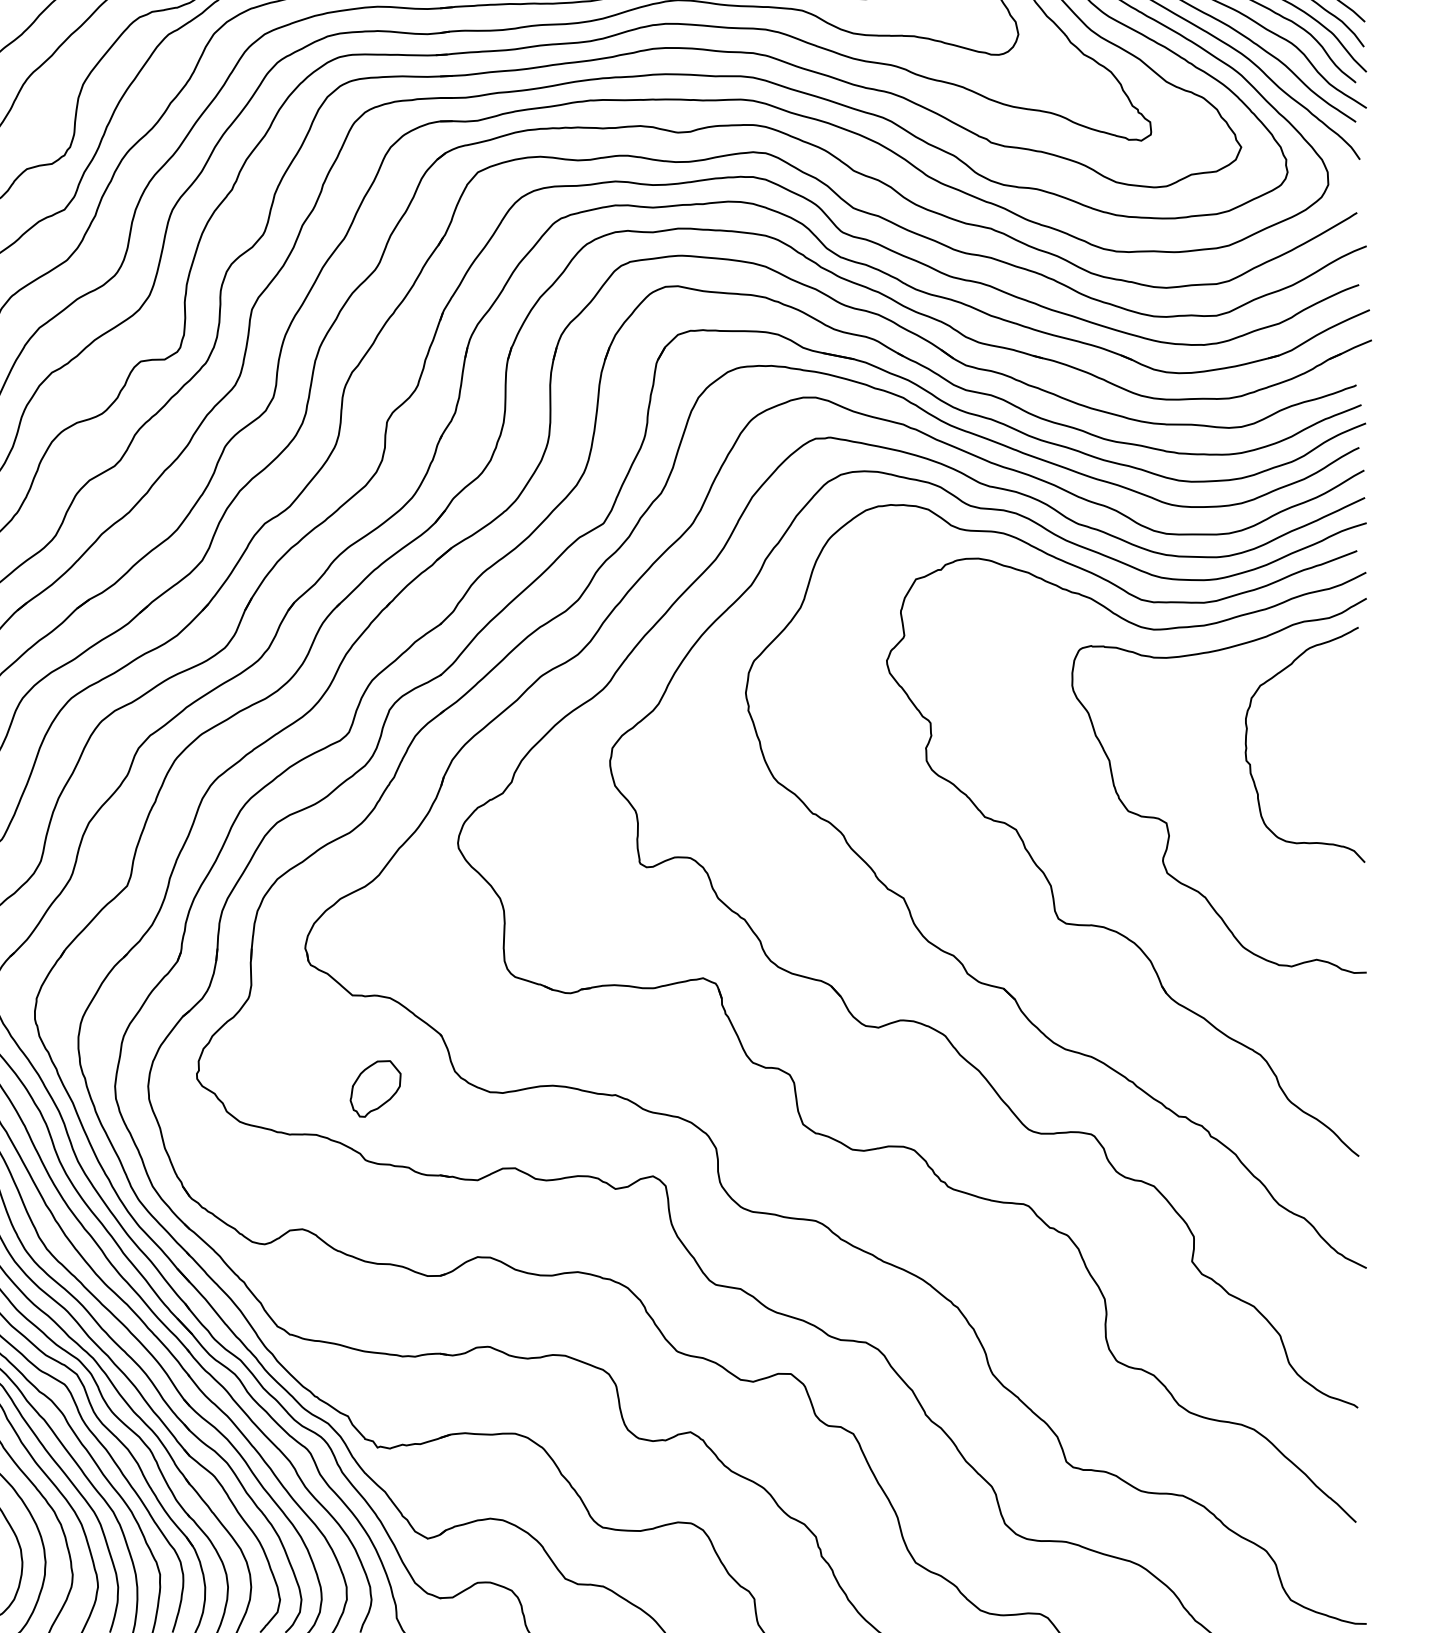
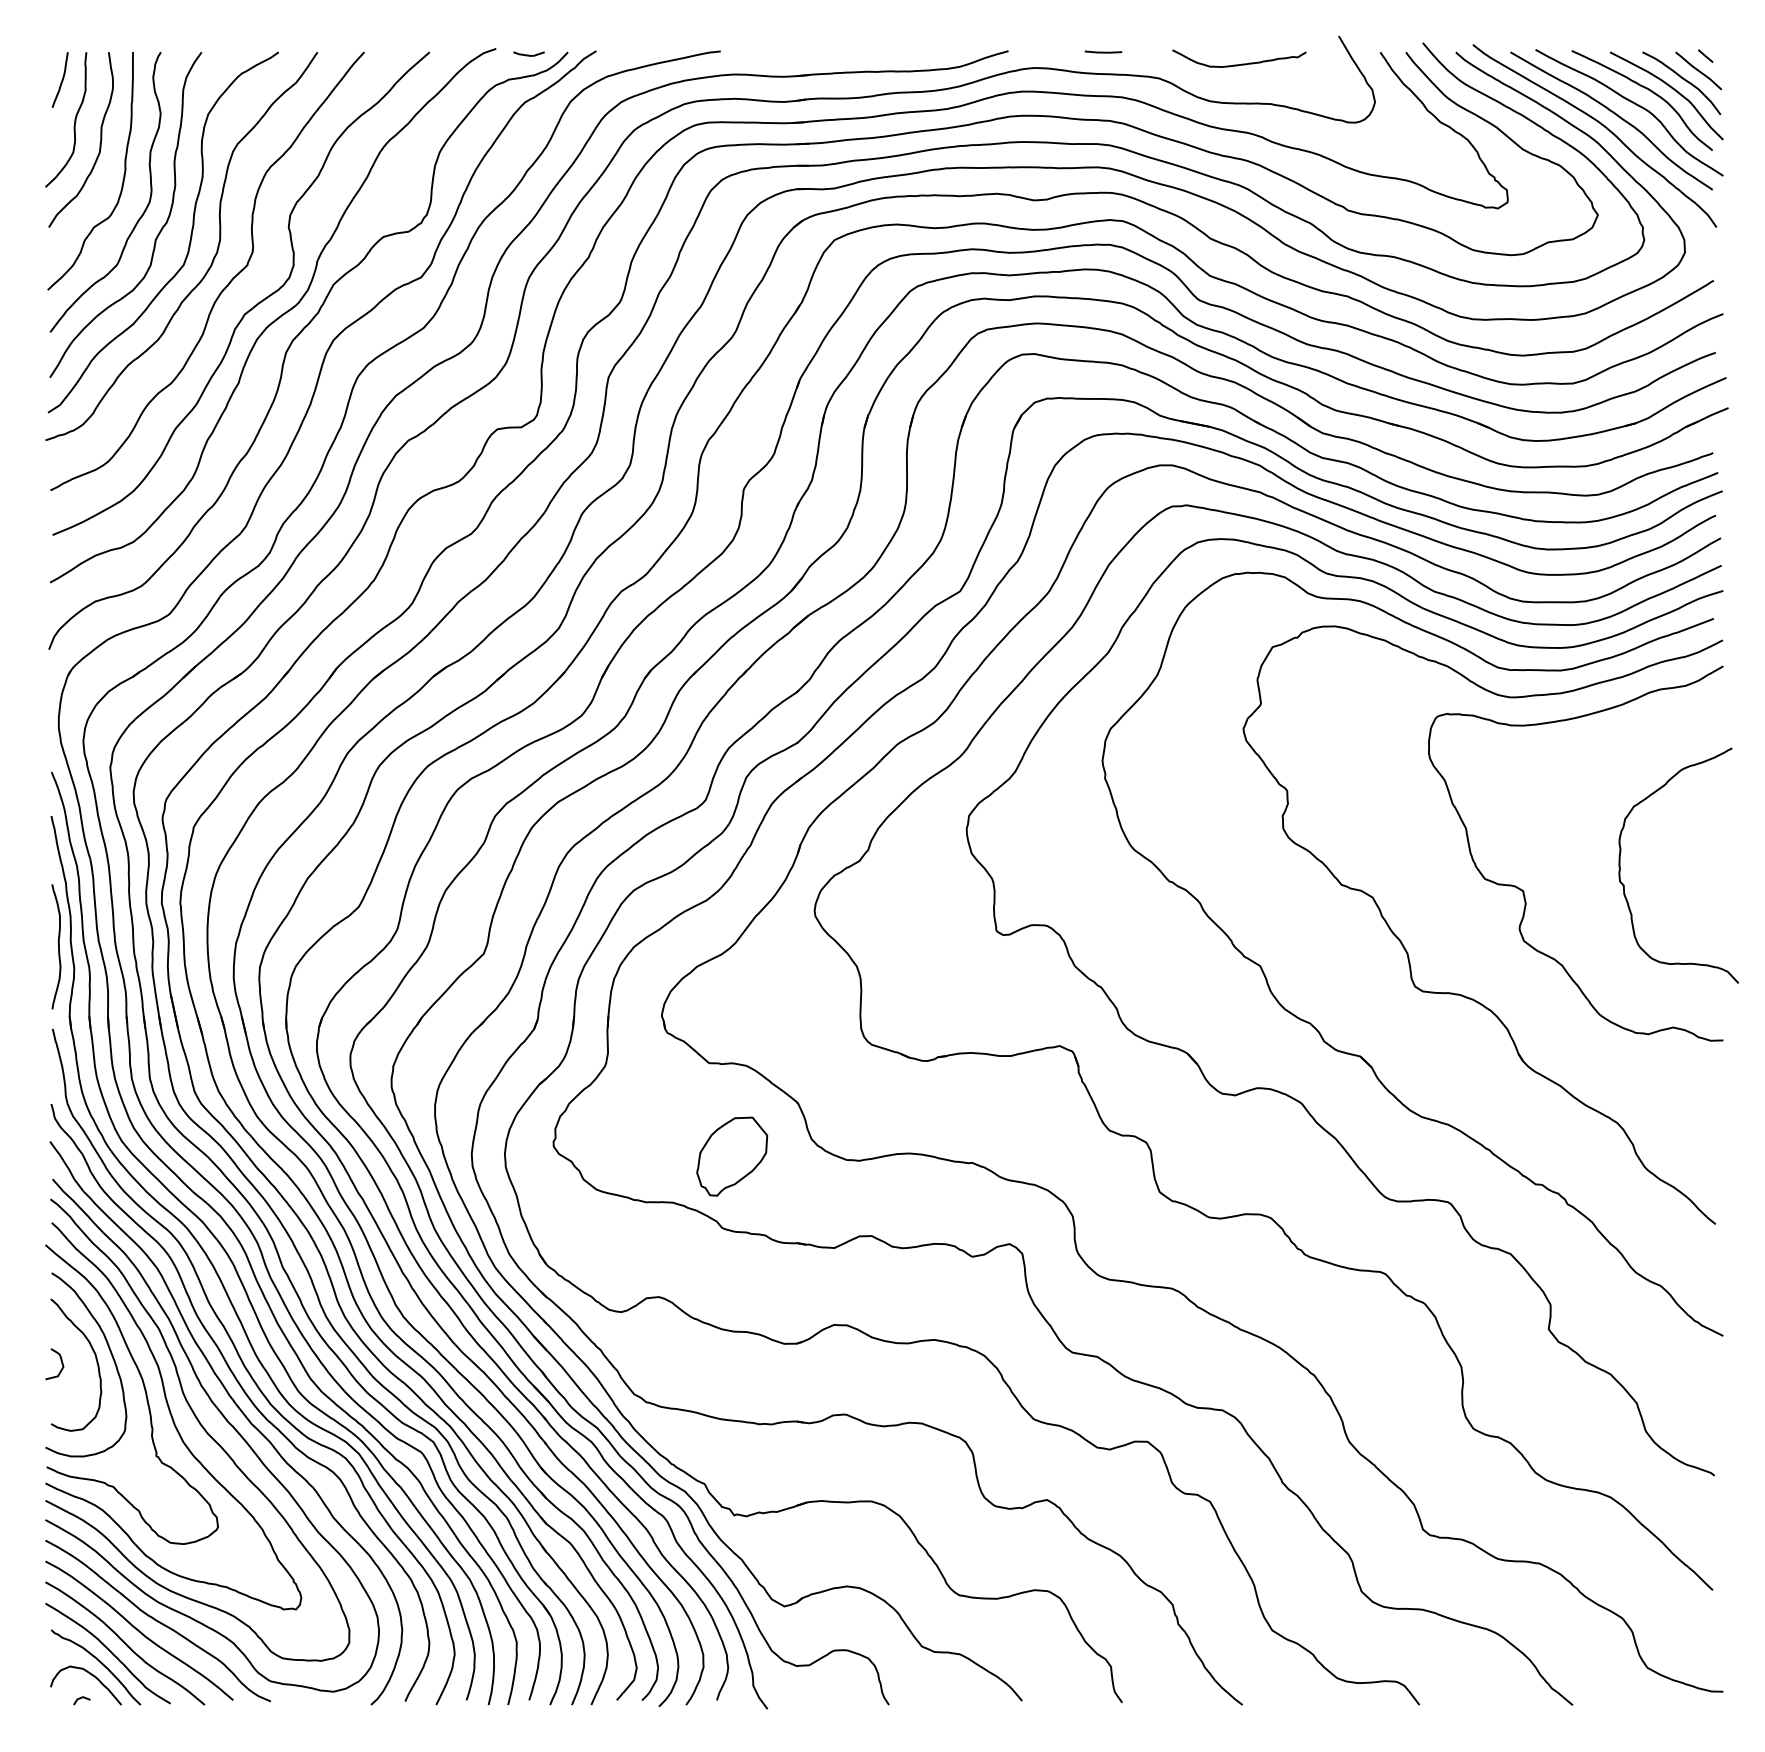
curve: (1250, 763) -> (1624, 884), moved
part: (375, 1088) -> (732, 1156), size x1.4

